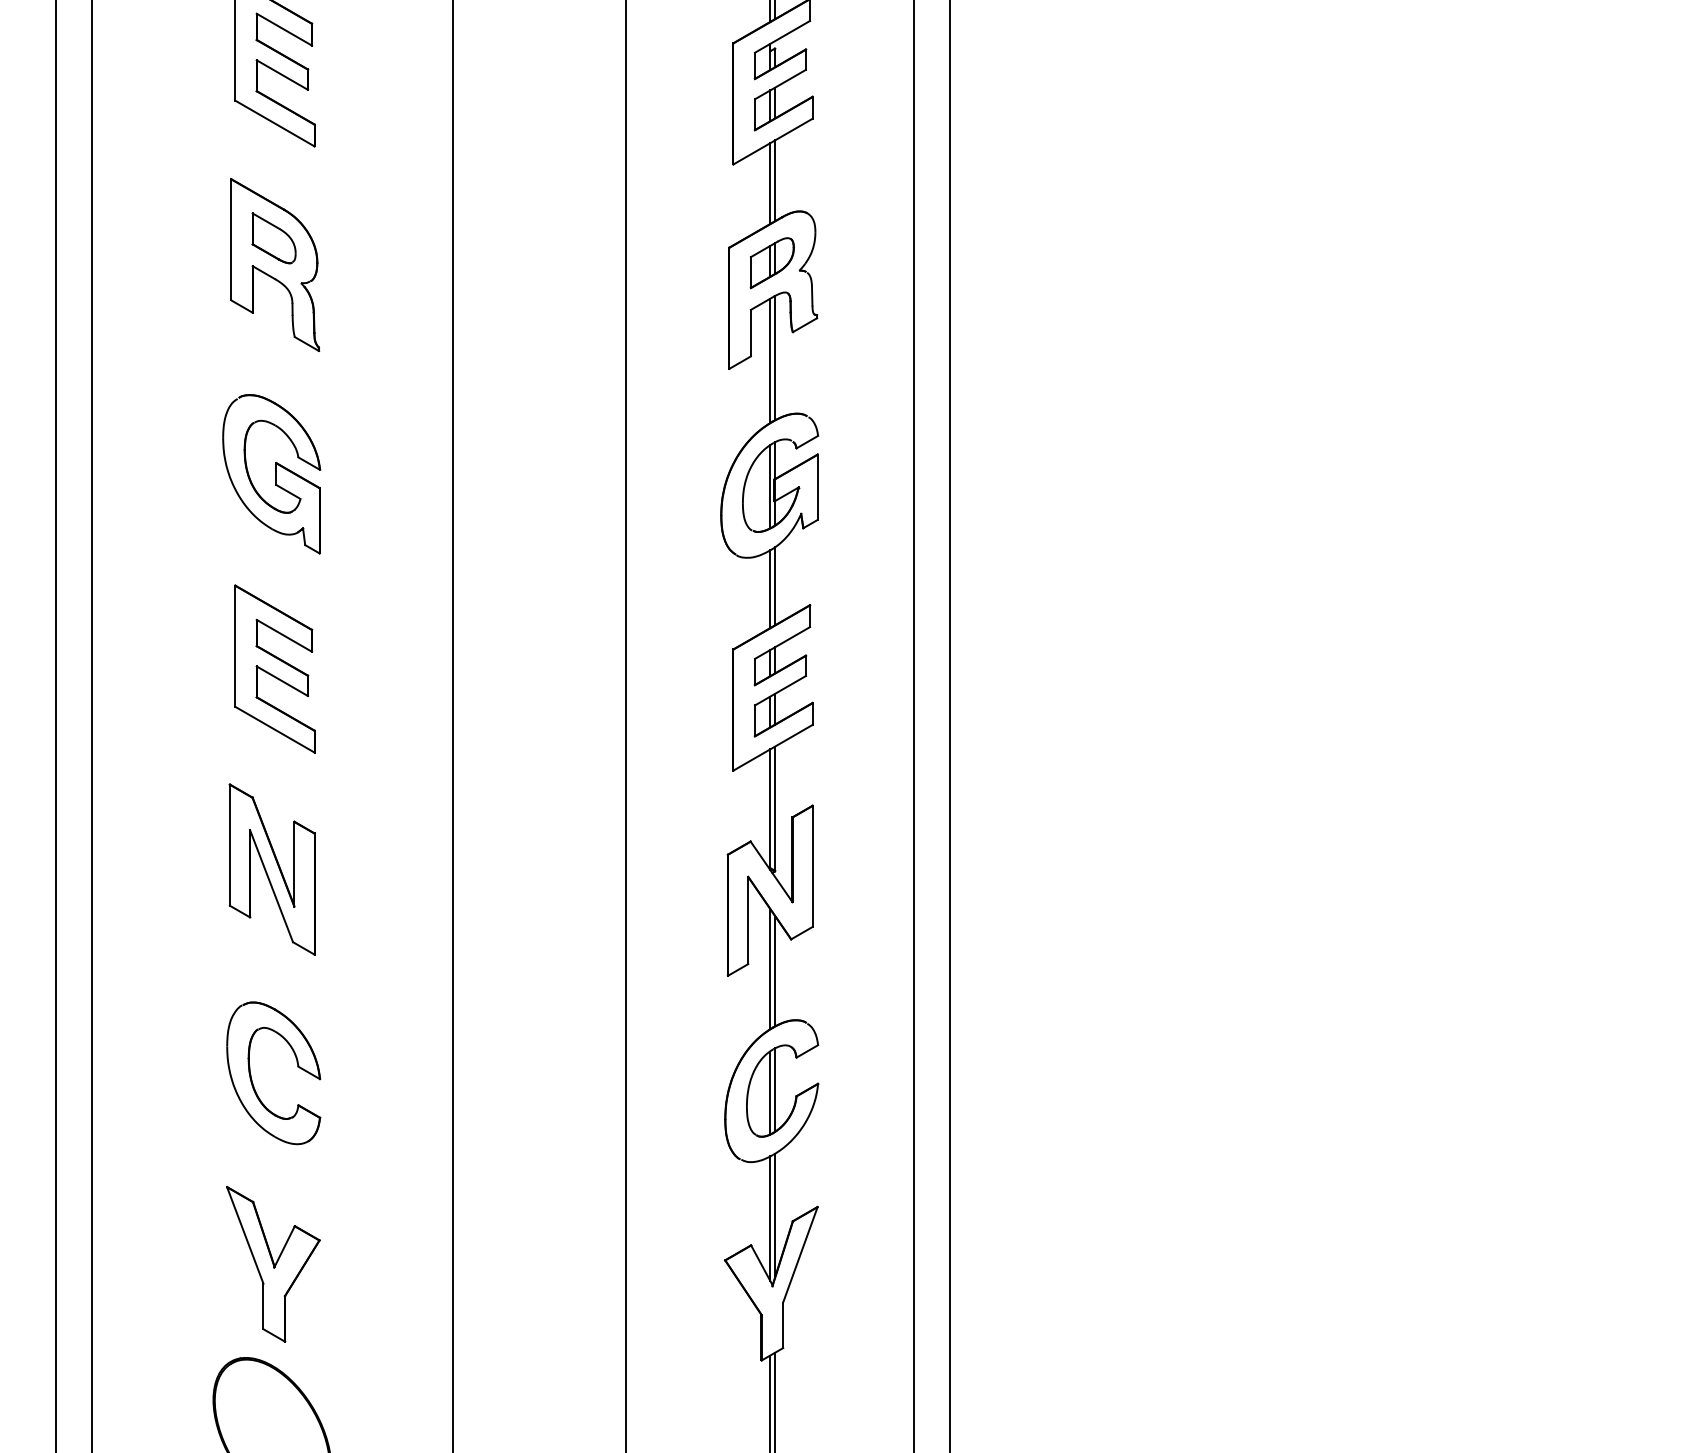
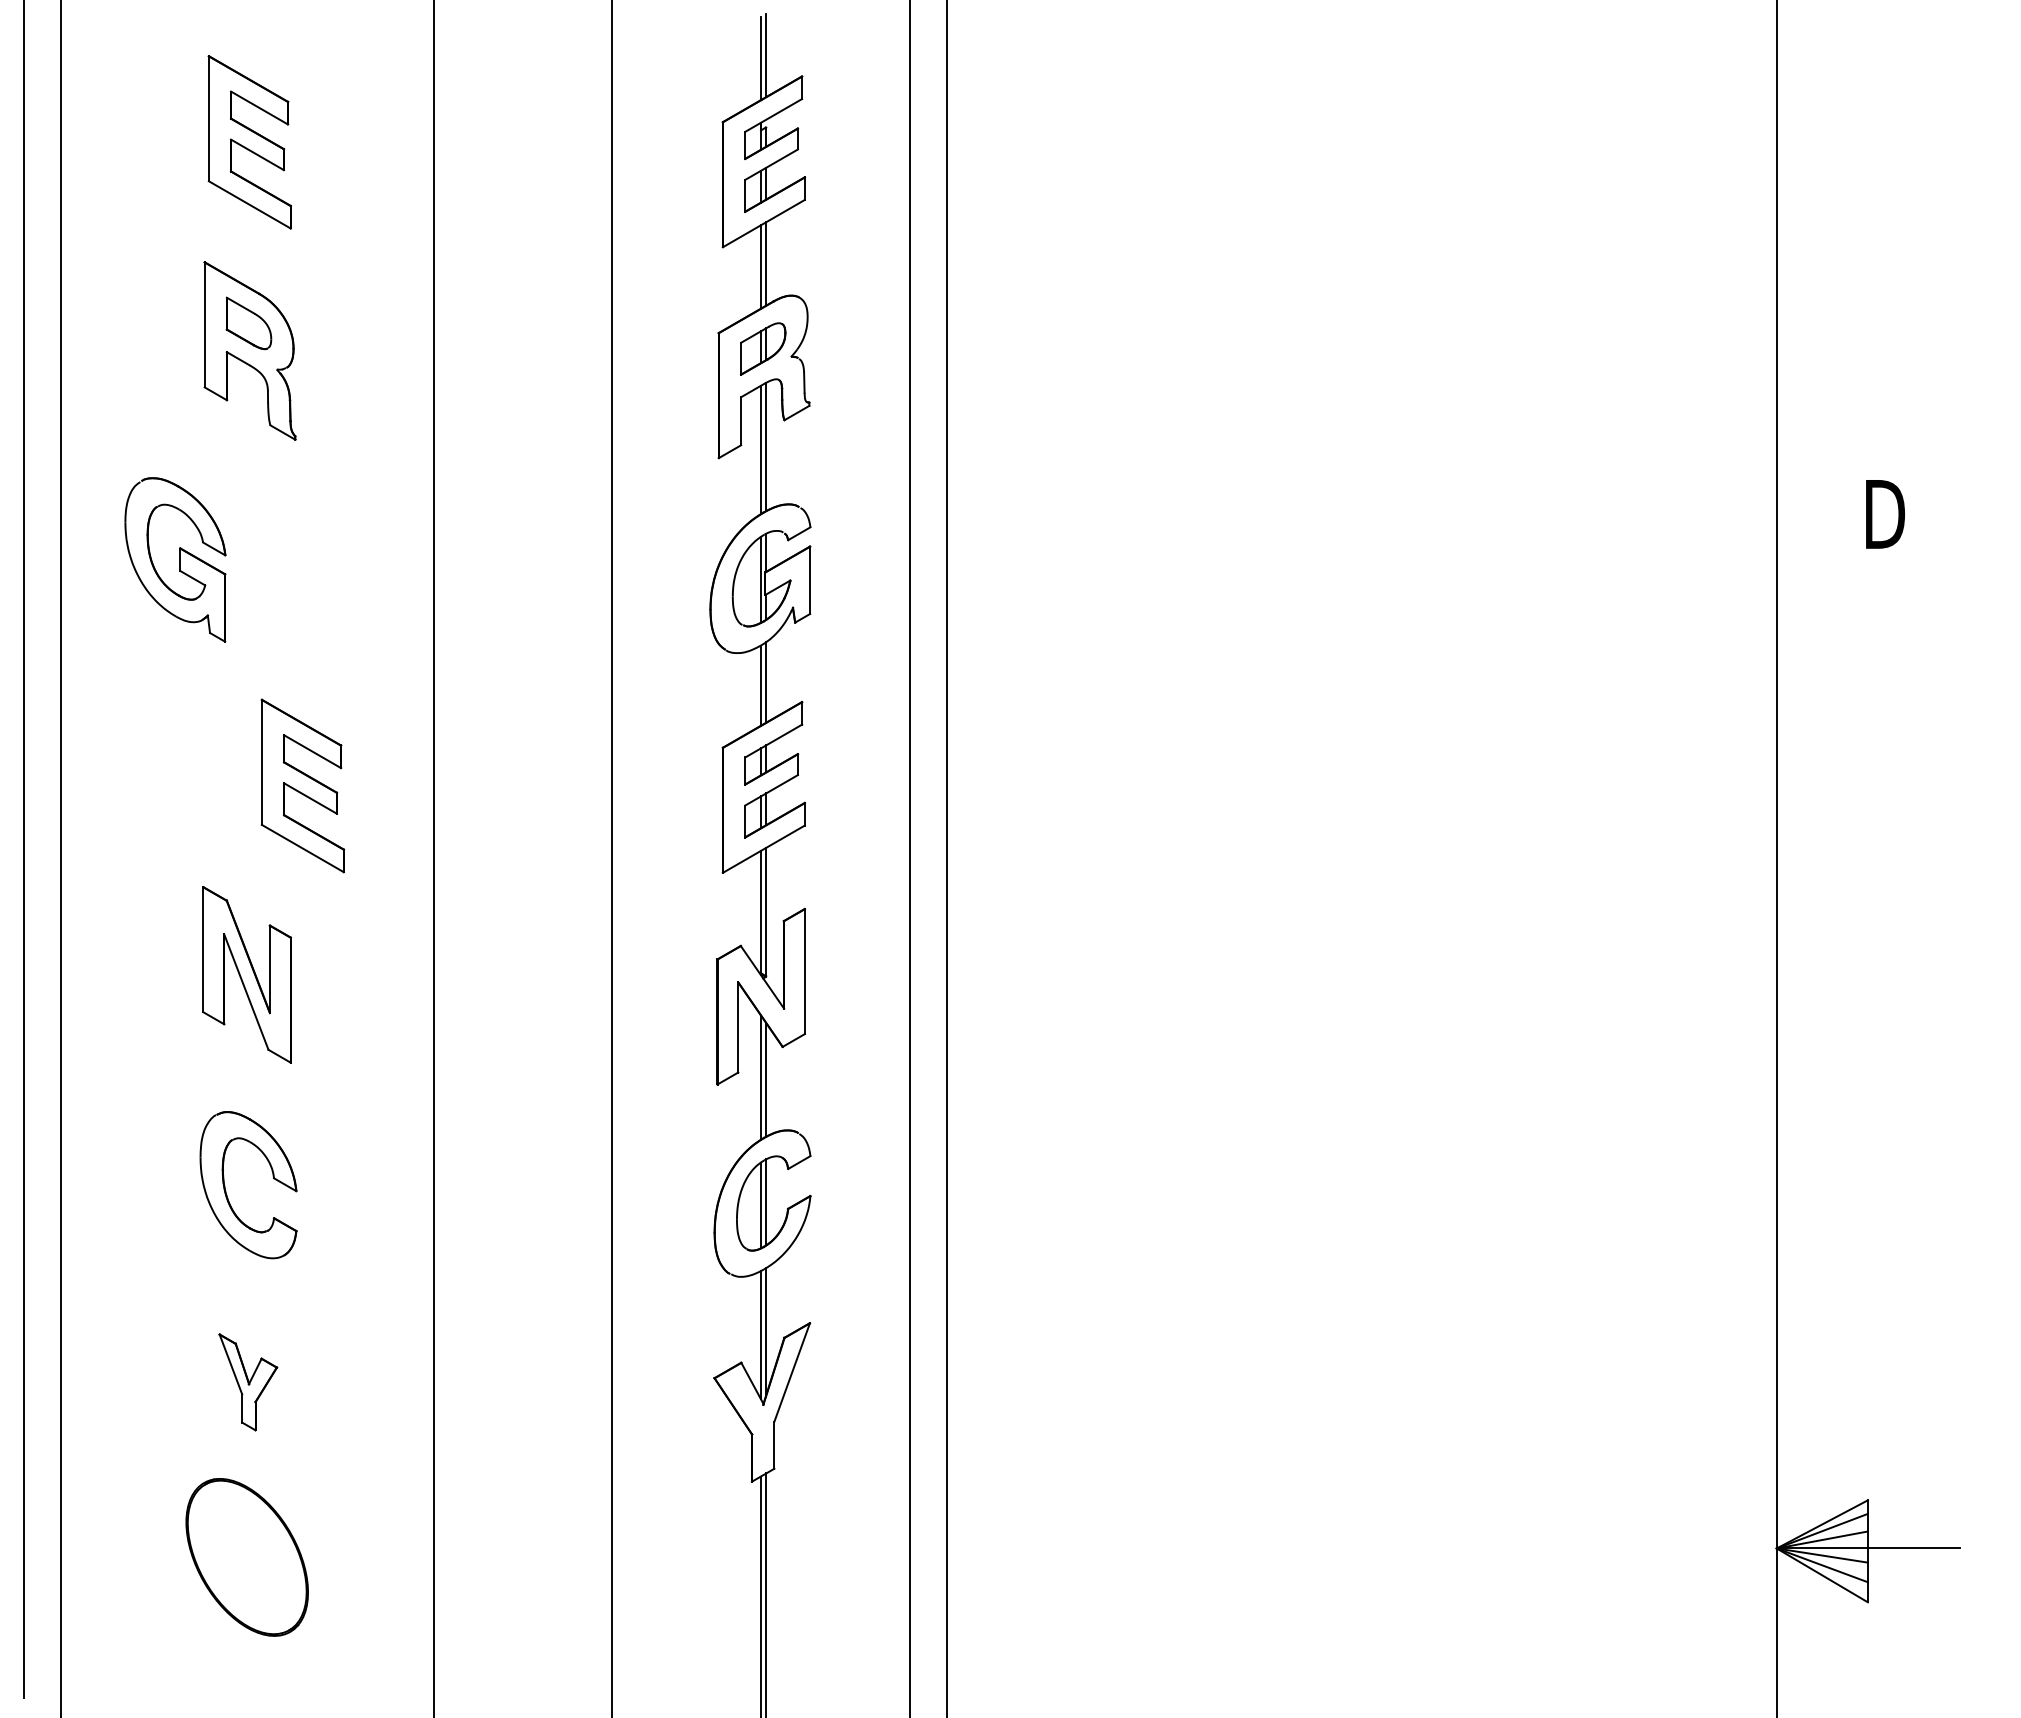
part: (271, 473) -> (175, 559), moved
part: (274, 668) -> (302, 785), moved
part: (273, 1264) -> (248, 1382), size x0.6

